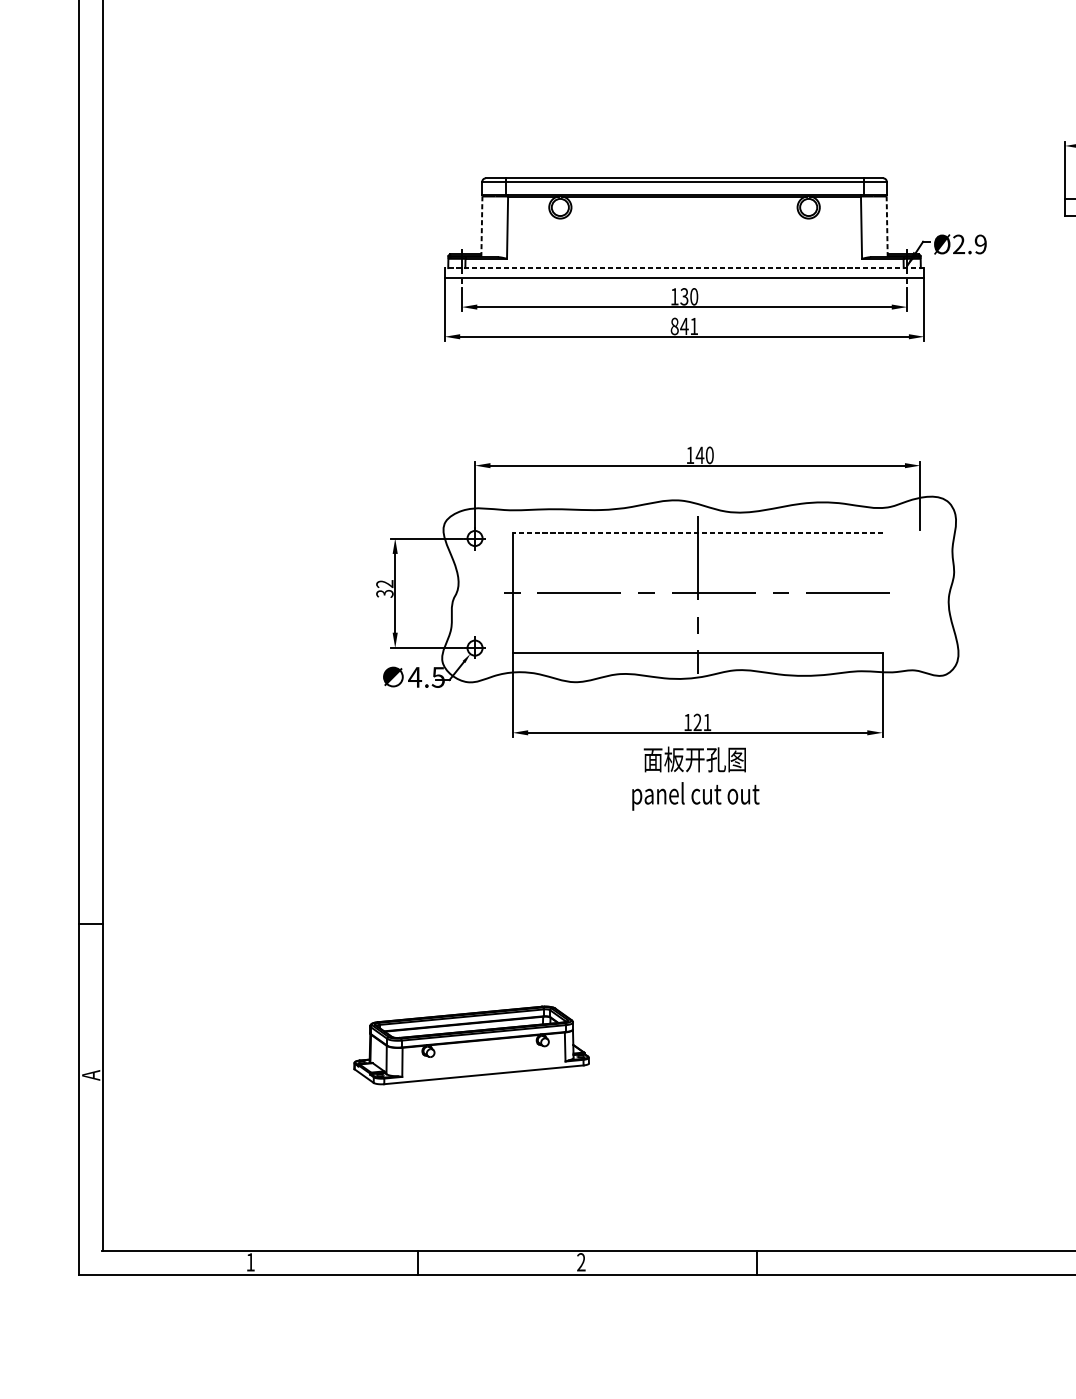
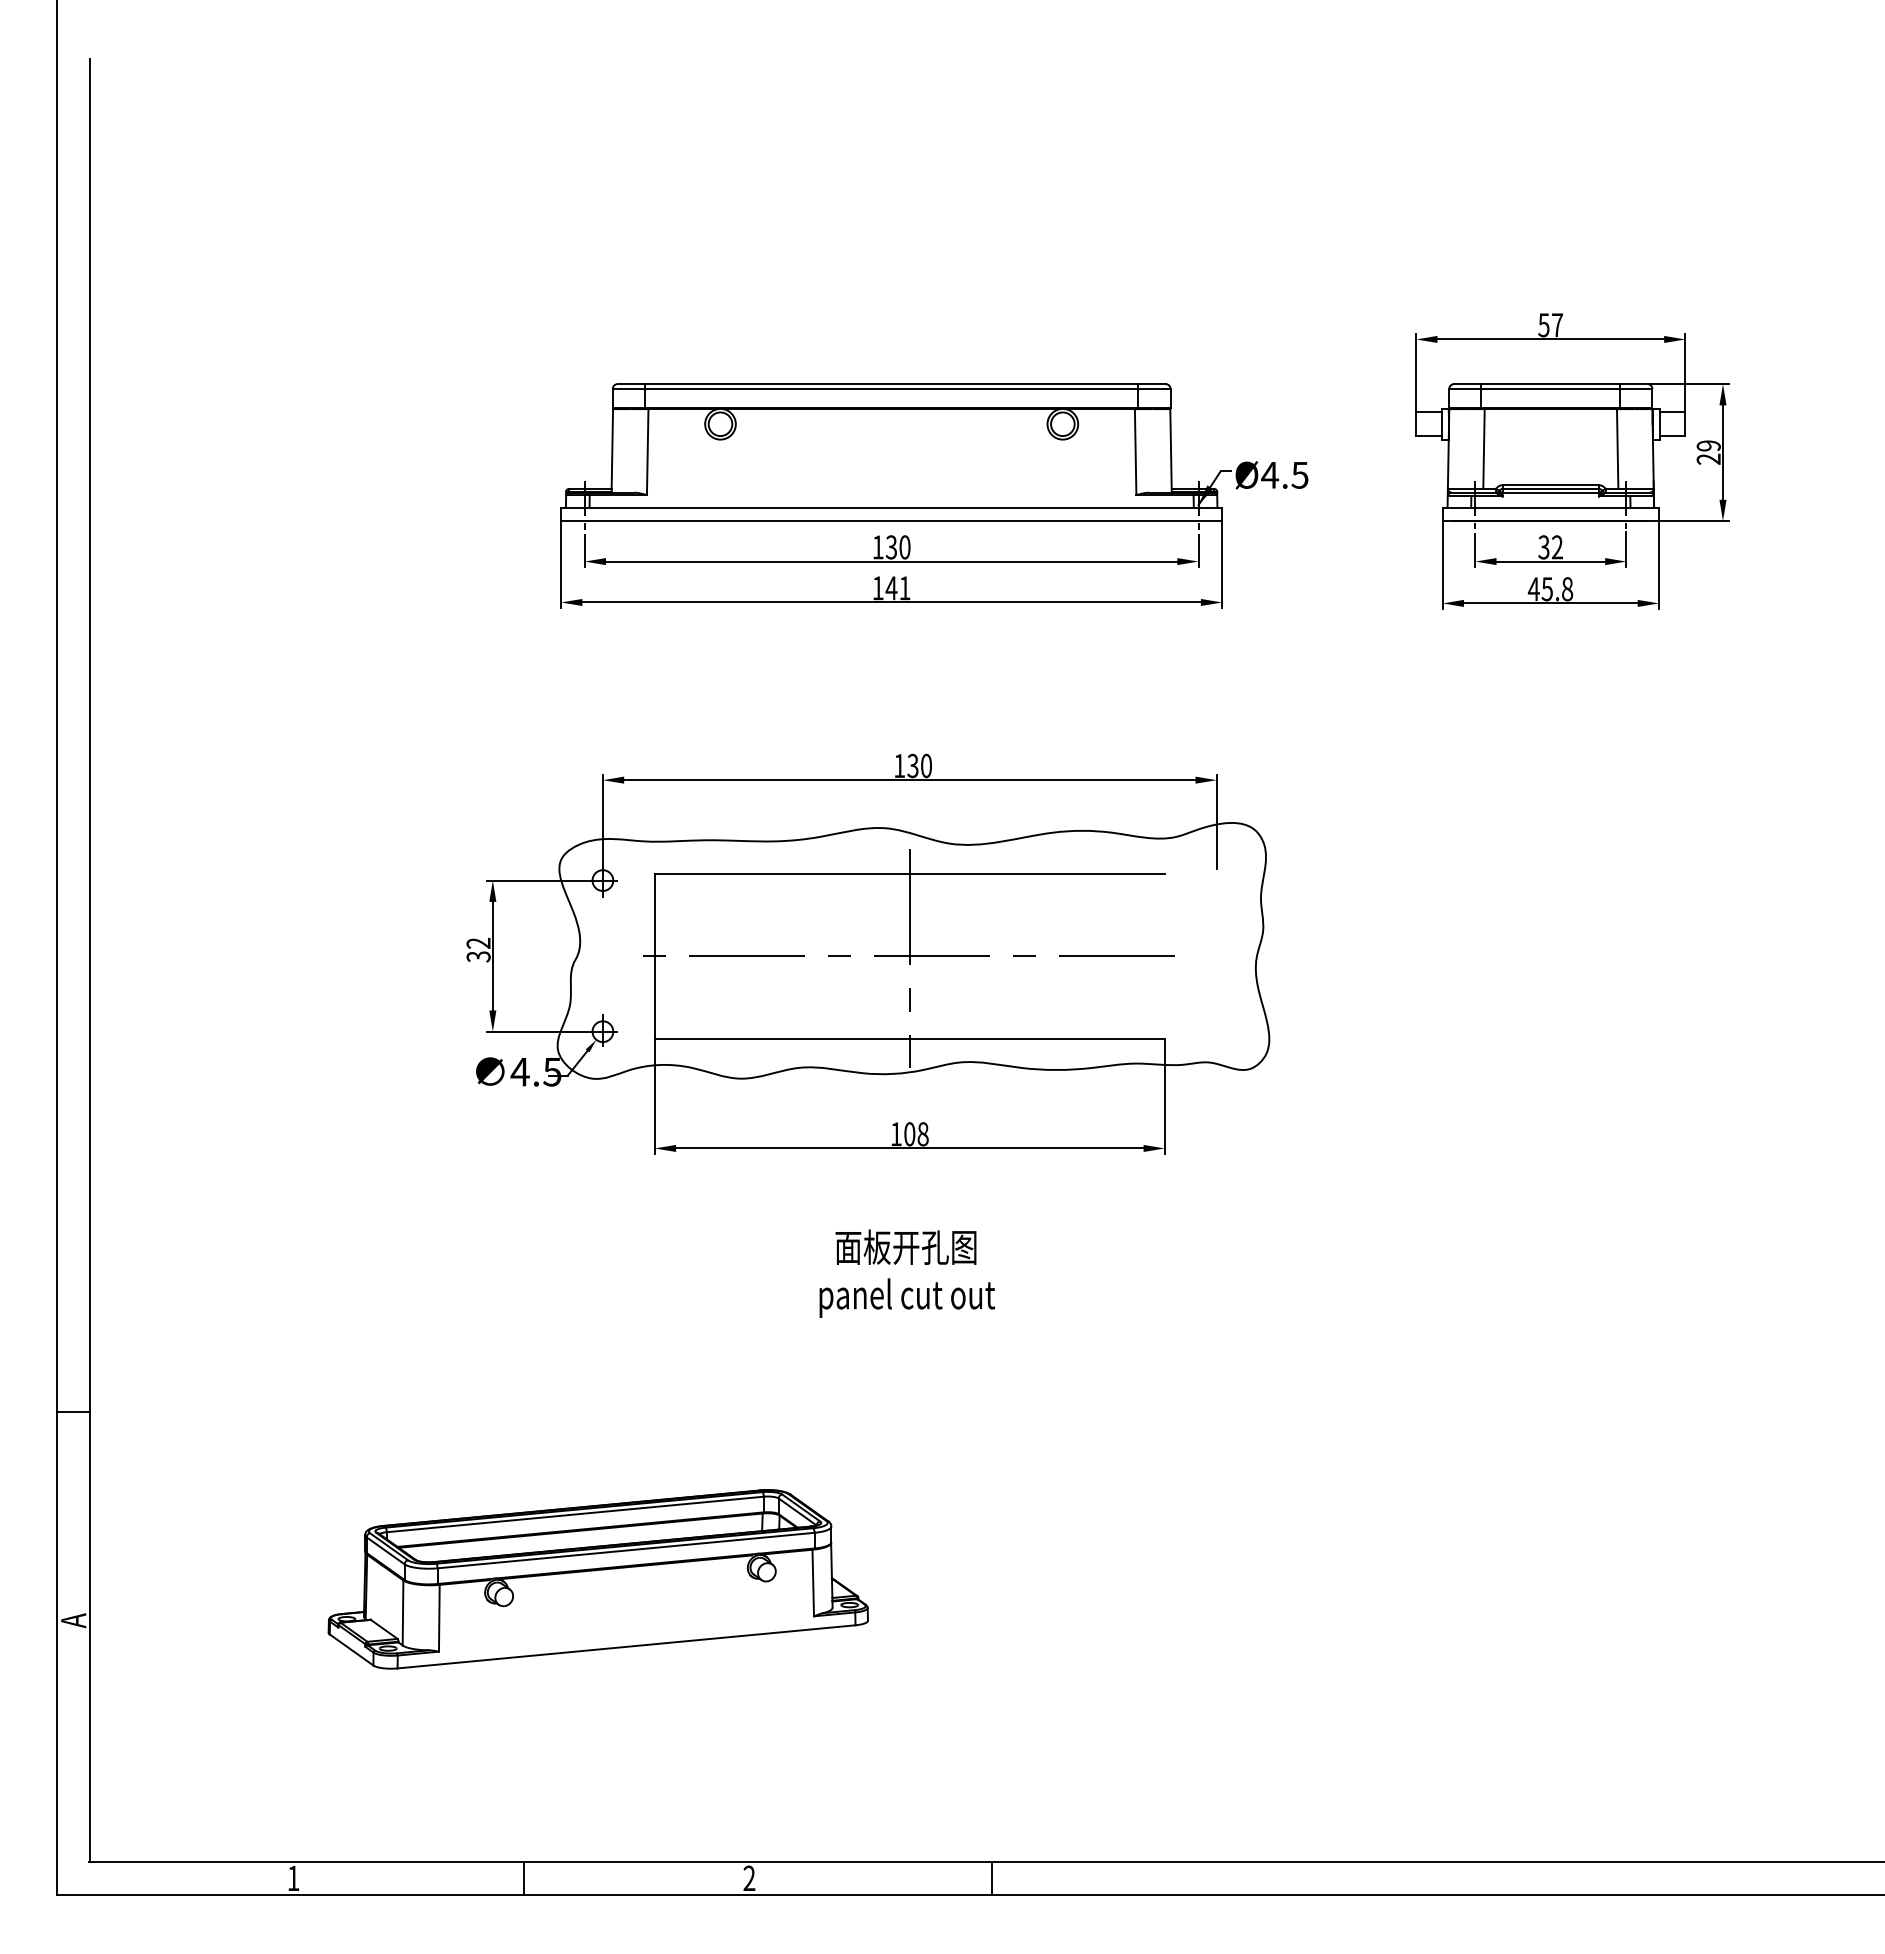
line: (482, 226) -> (612, 450), dashed -> solid
line: (887, 226) -> (1171, 450), dashed -> solid
text: (969, 243) -> (1284, 474), Ø2.9 -> Ø4.5
line: (684, 267) -> (891, 507), dashed -> solid
text: (674, 326) -> (877, 588), 841 -> 141
text: (700, 455) -> (913, 765), 140 -> 130
line: (697, 533) -> (909, 873), dashed -> solid
text: (702, 722) -> (916, 1134), 121 -> 108
text: (696, 778) -> (907, 1273), moved
part: (471, 1045) -> (597, 1579), size x1.67

